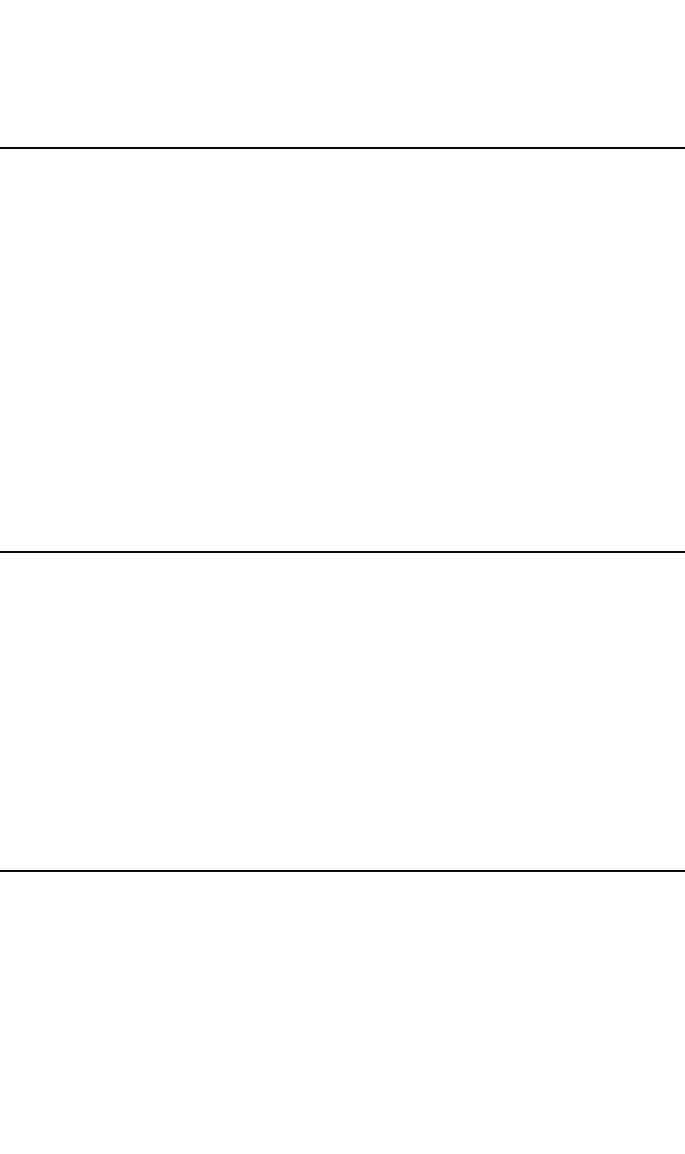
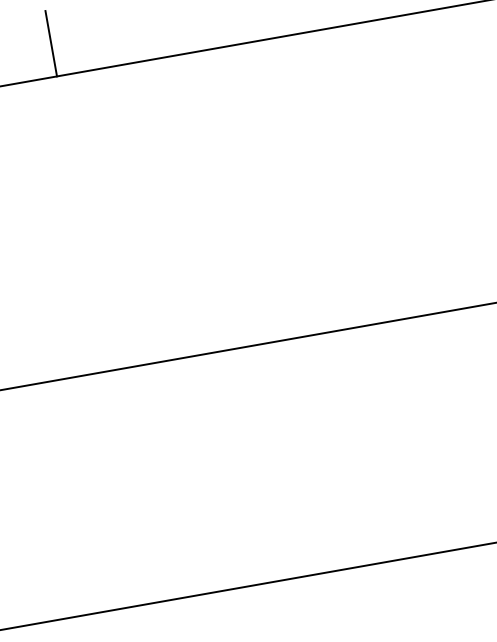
line: (167, 103) -> (51, 43), added

